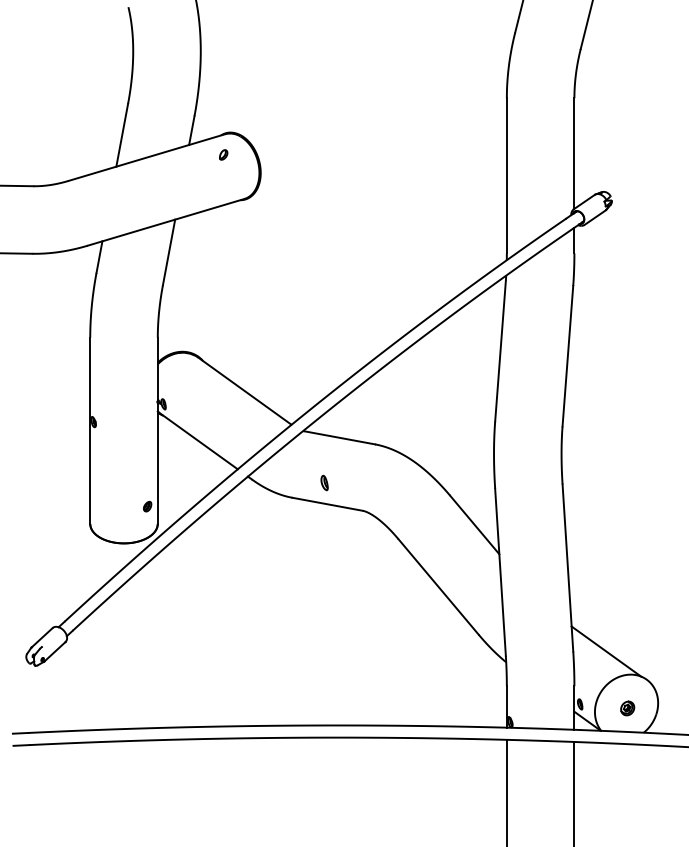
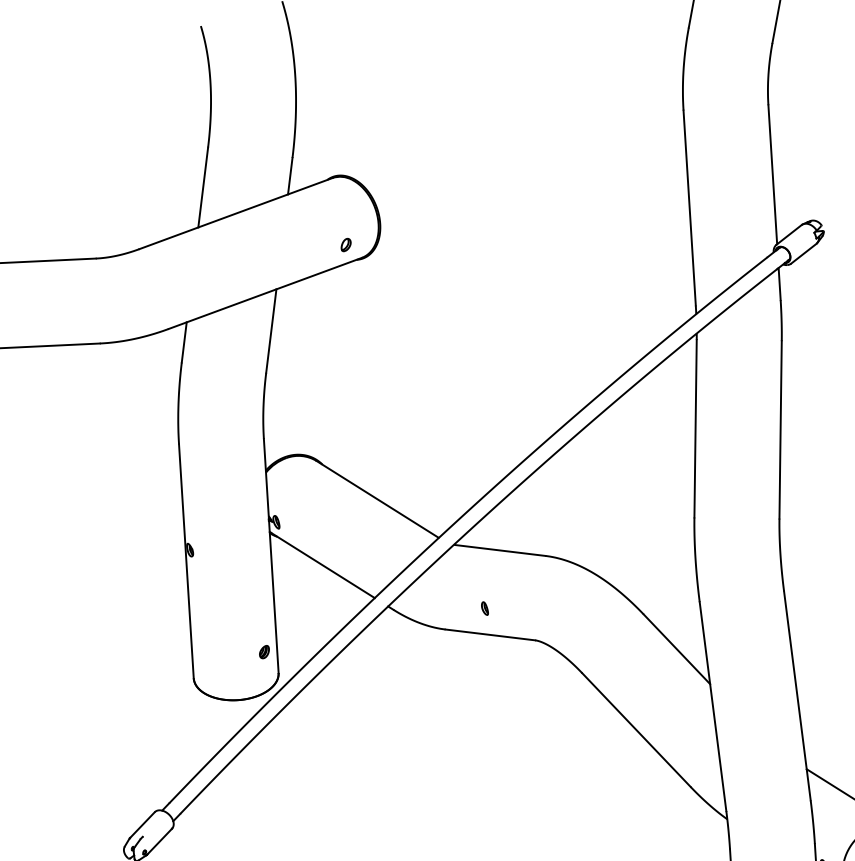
part: (223, 154) -> (345, 244), moved
part: (324, 483) -> (484, 609), size x0.71

